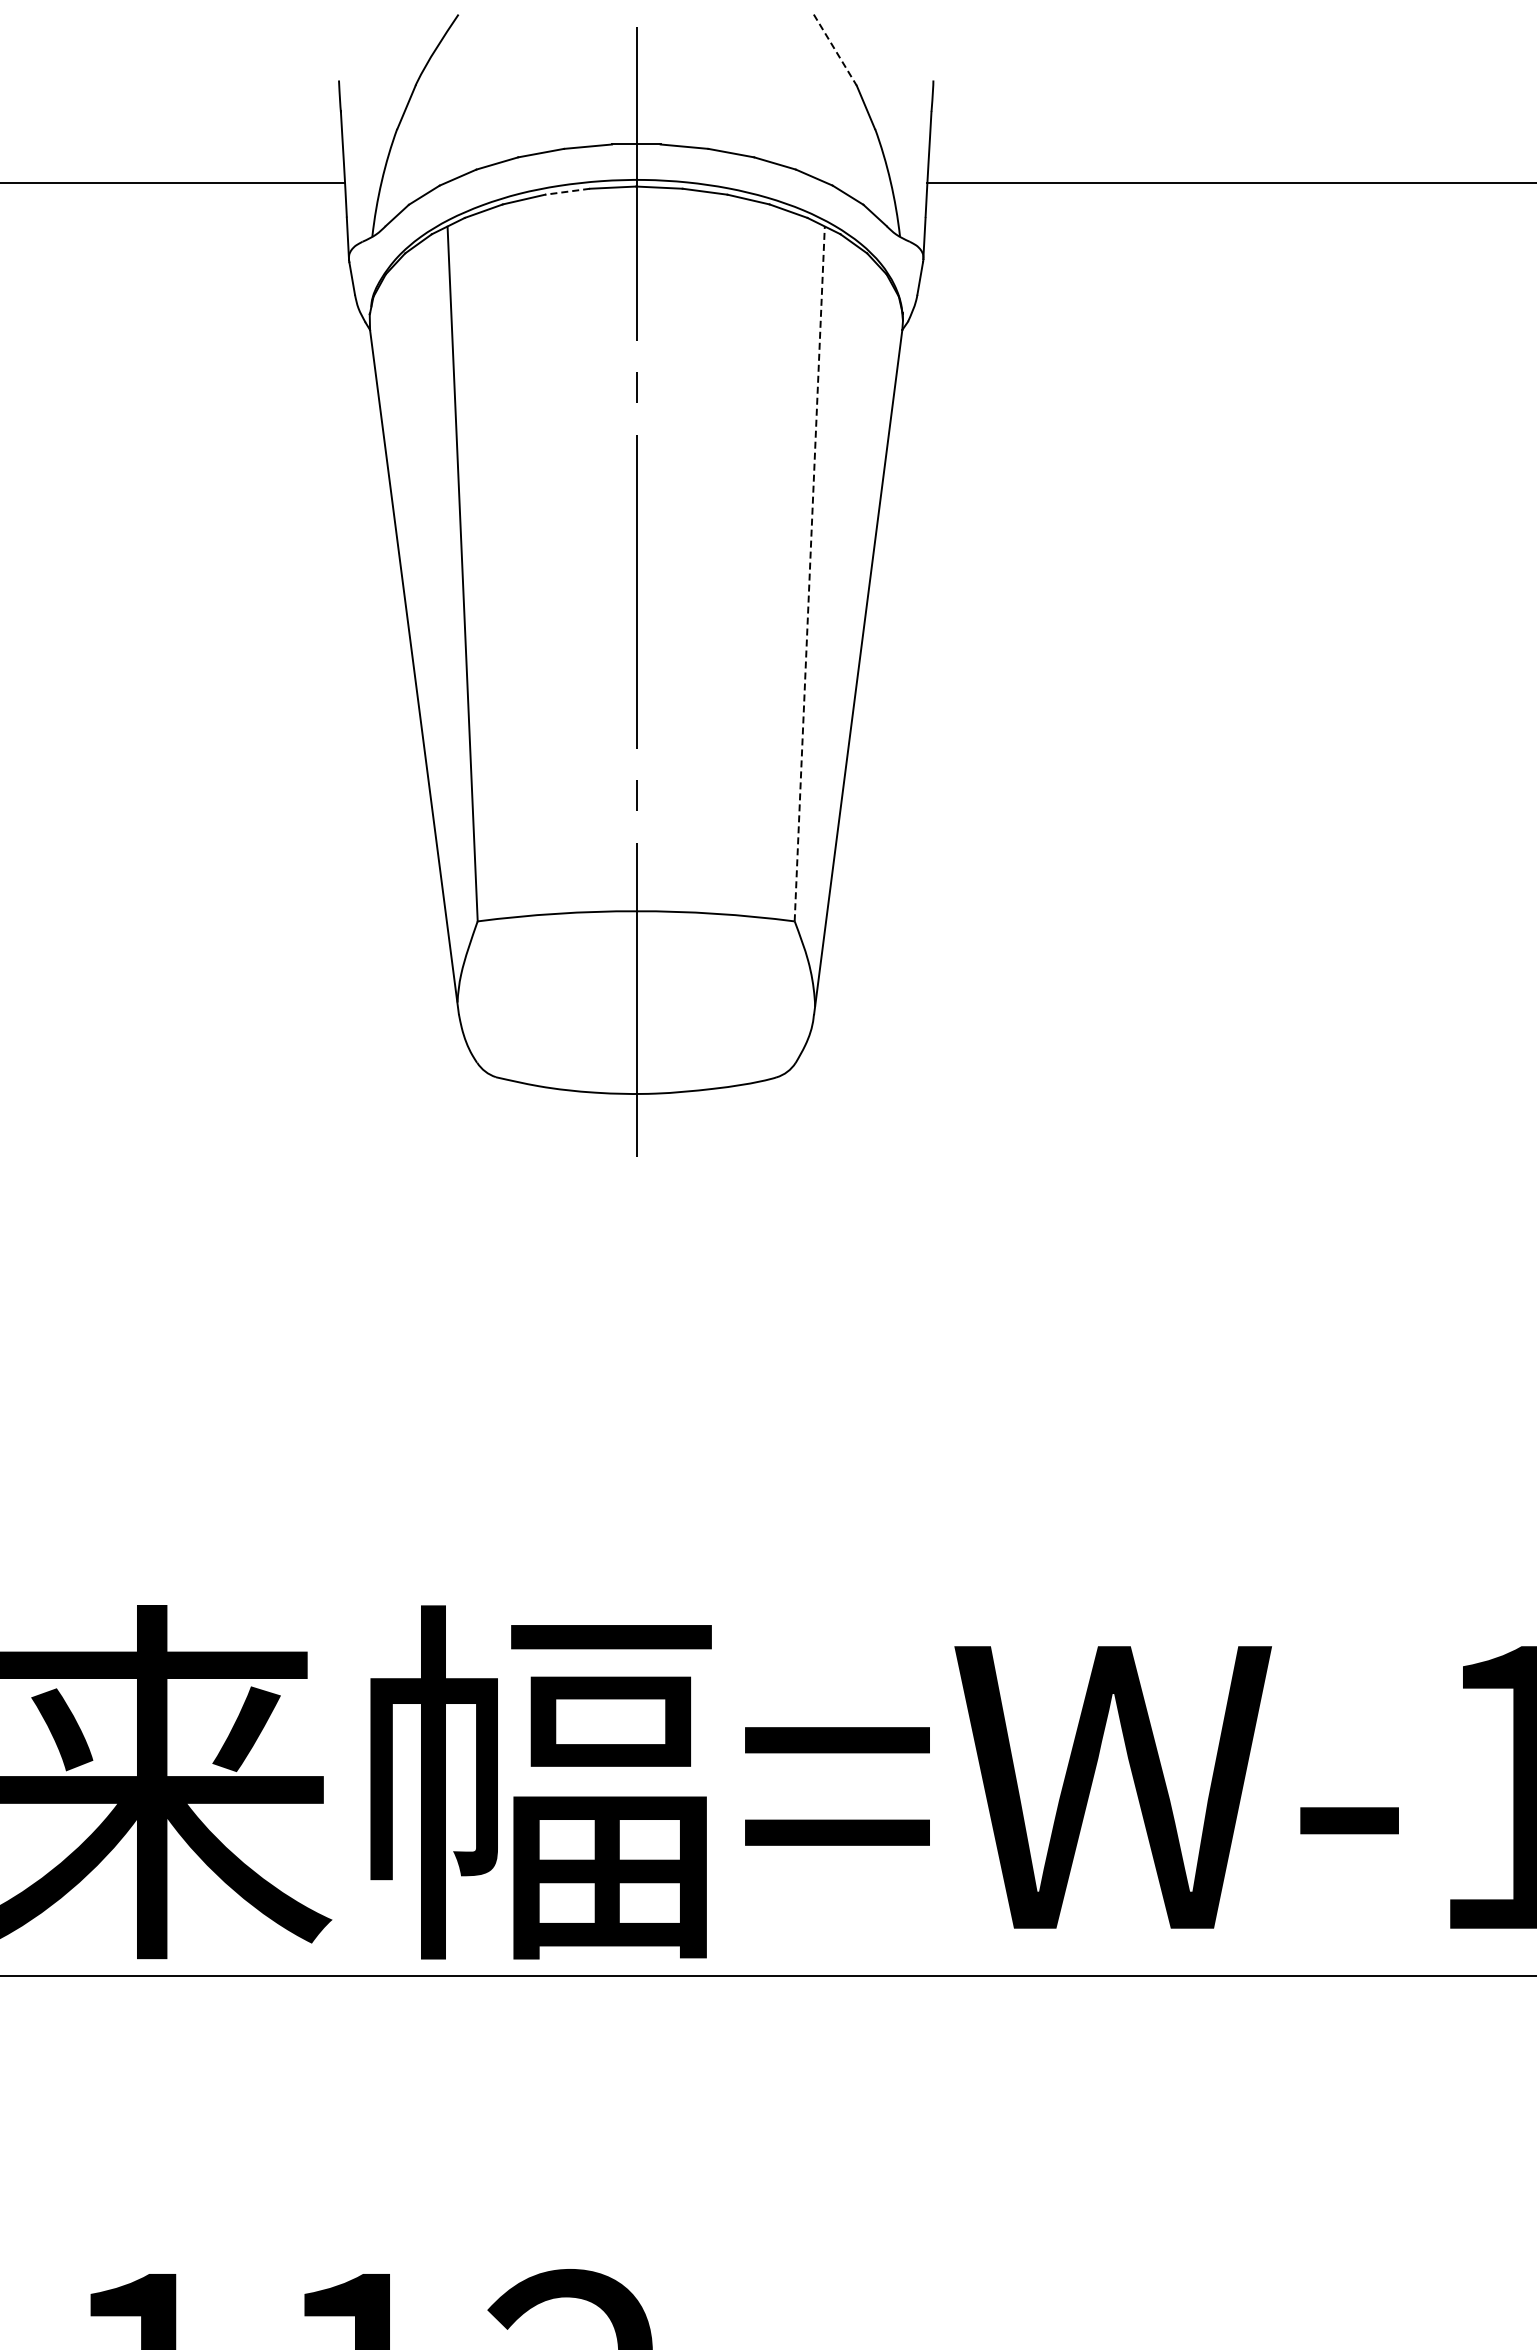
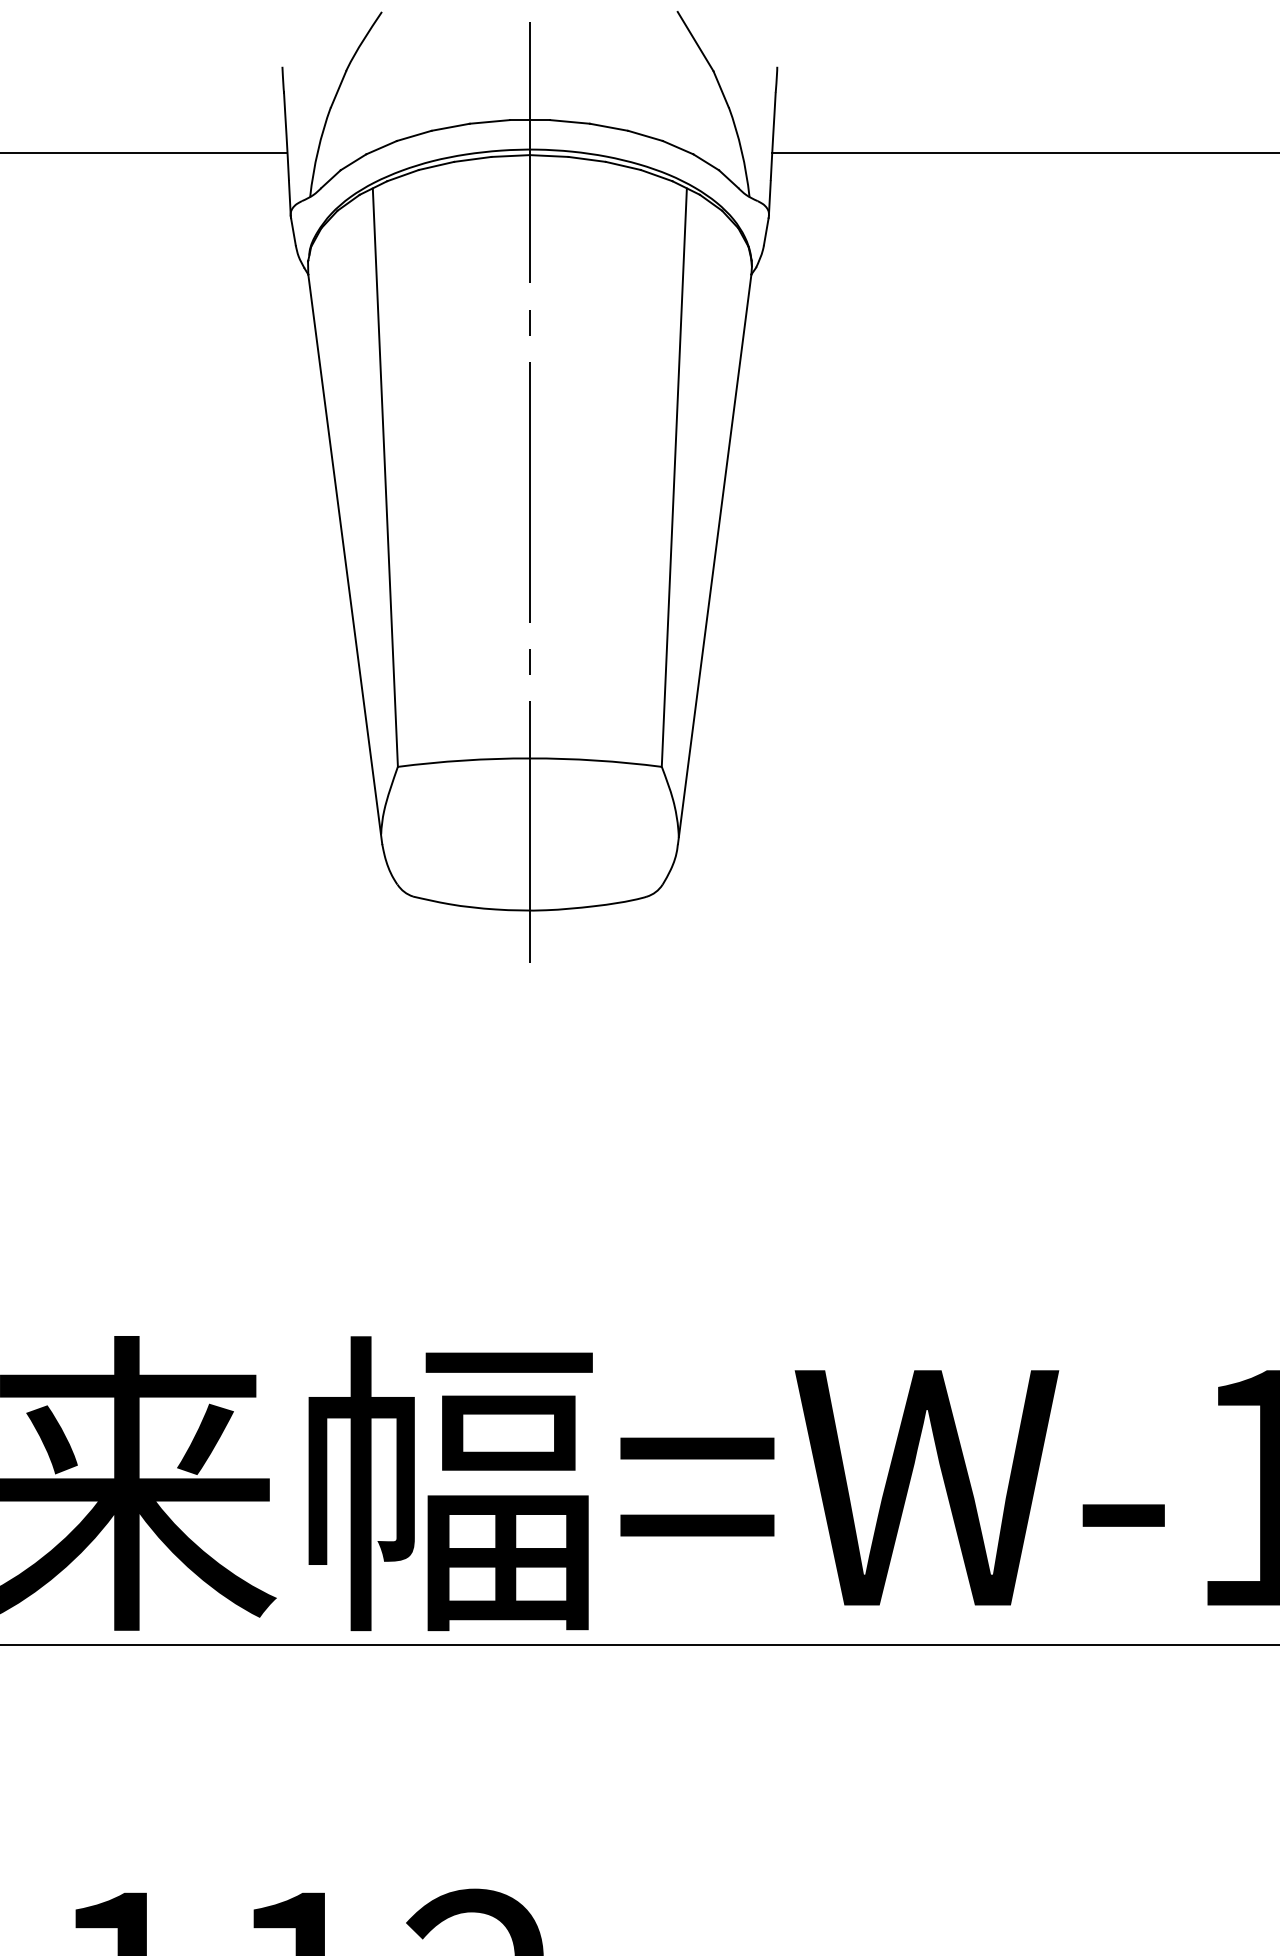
line: (835, 50) -> (695, 41), dashed -> solid
line: (567, 191) -> (472, 159), dashed -> solid
line: (809, 573) -> (674, 477), dashed -> solid

